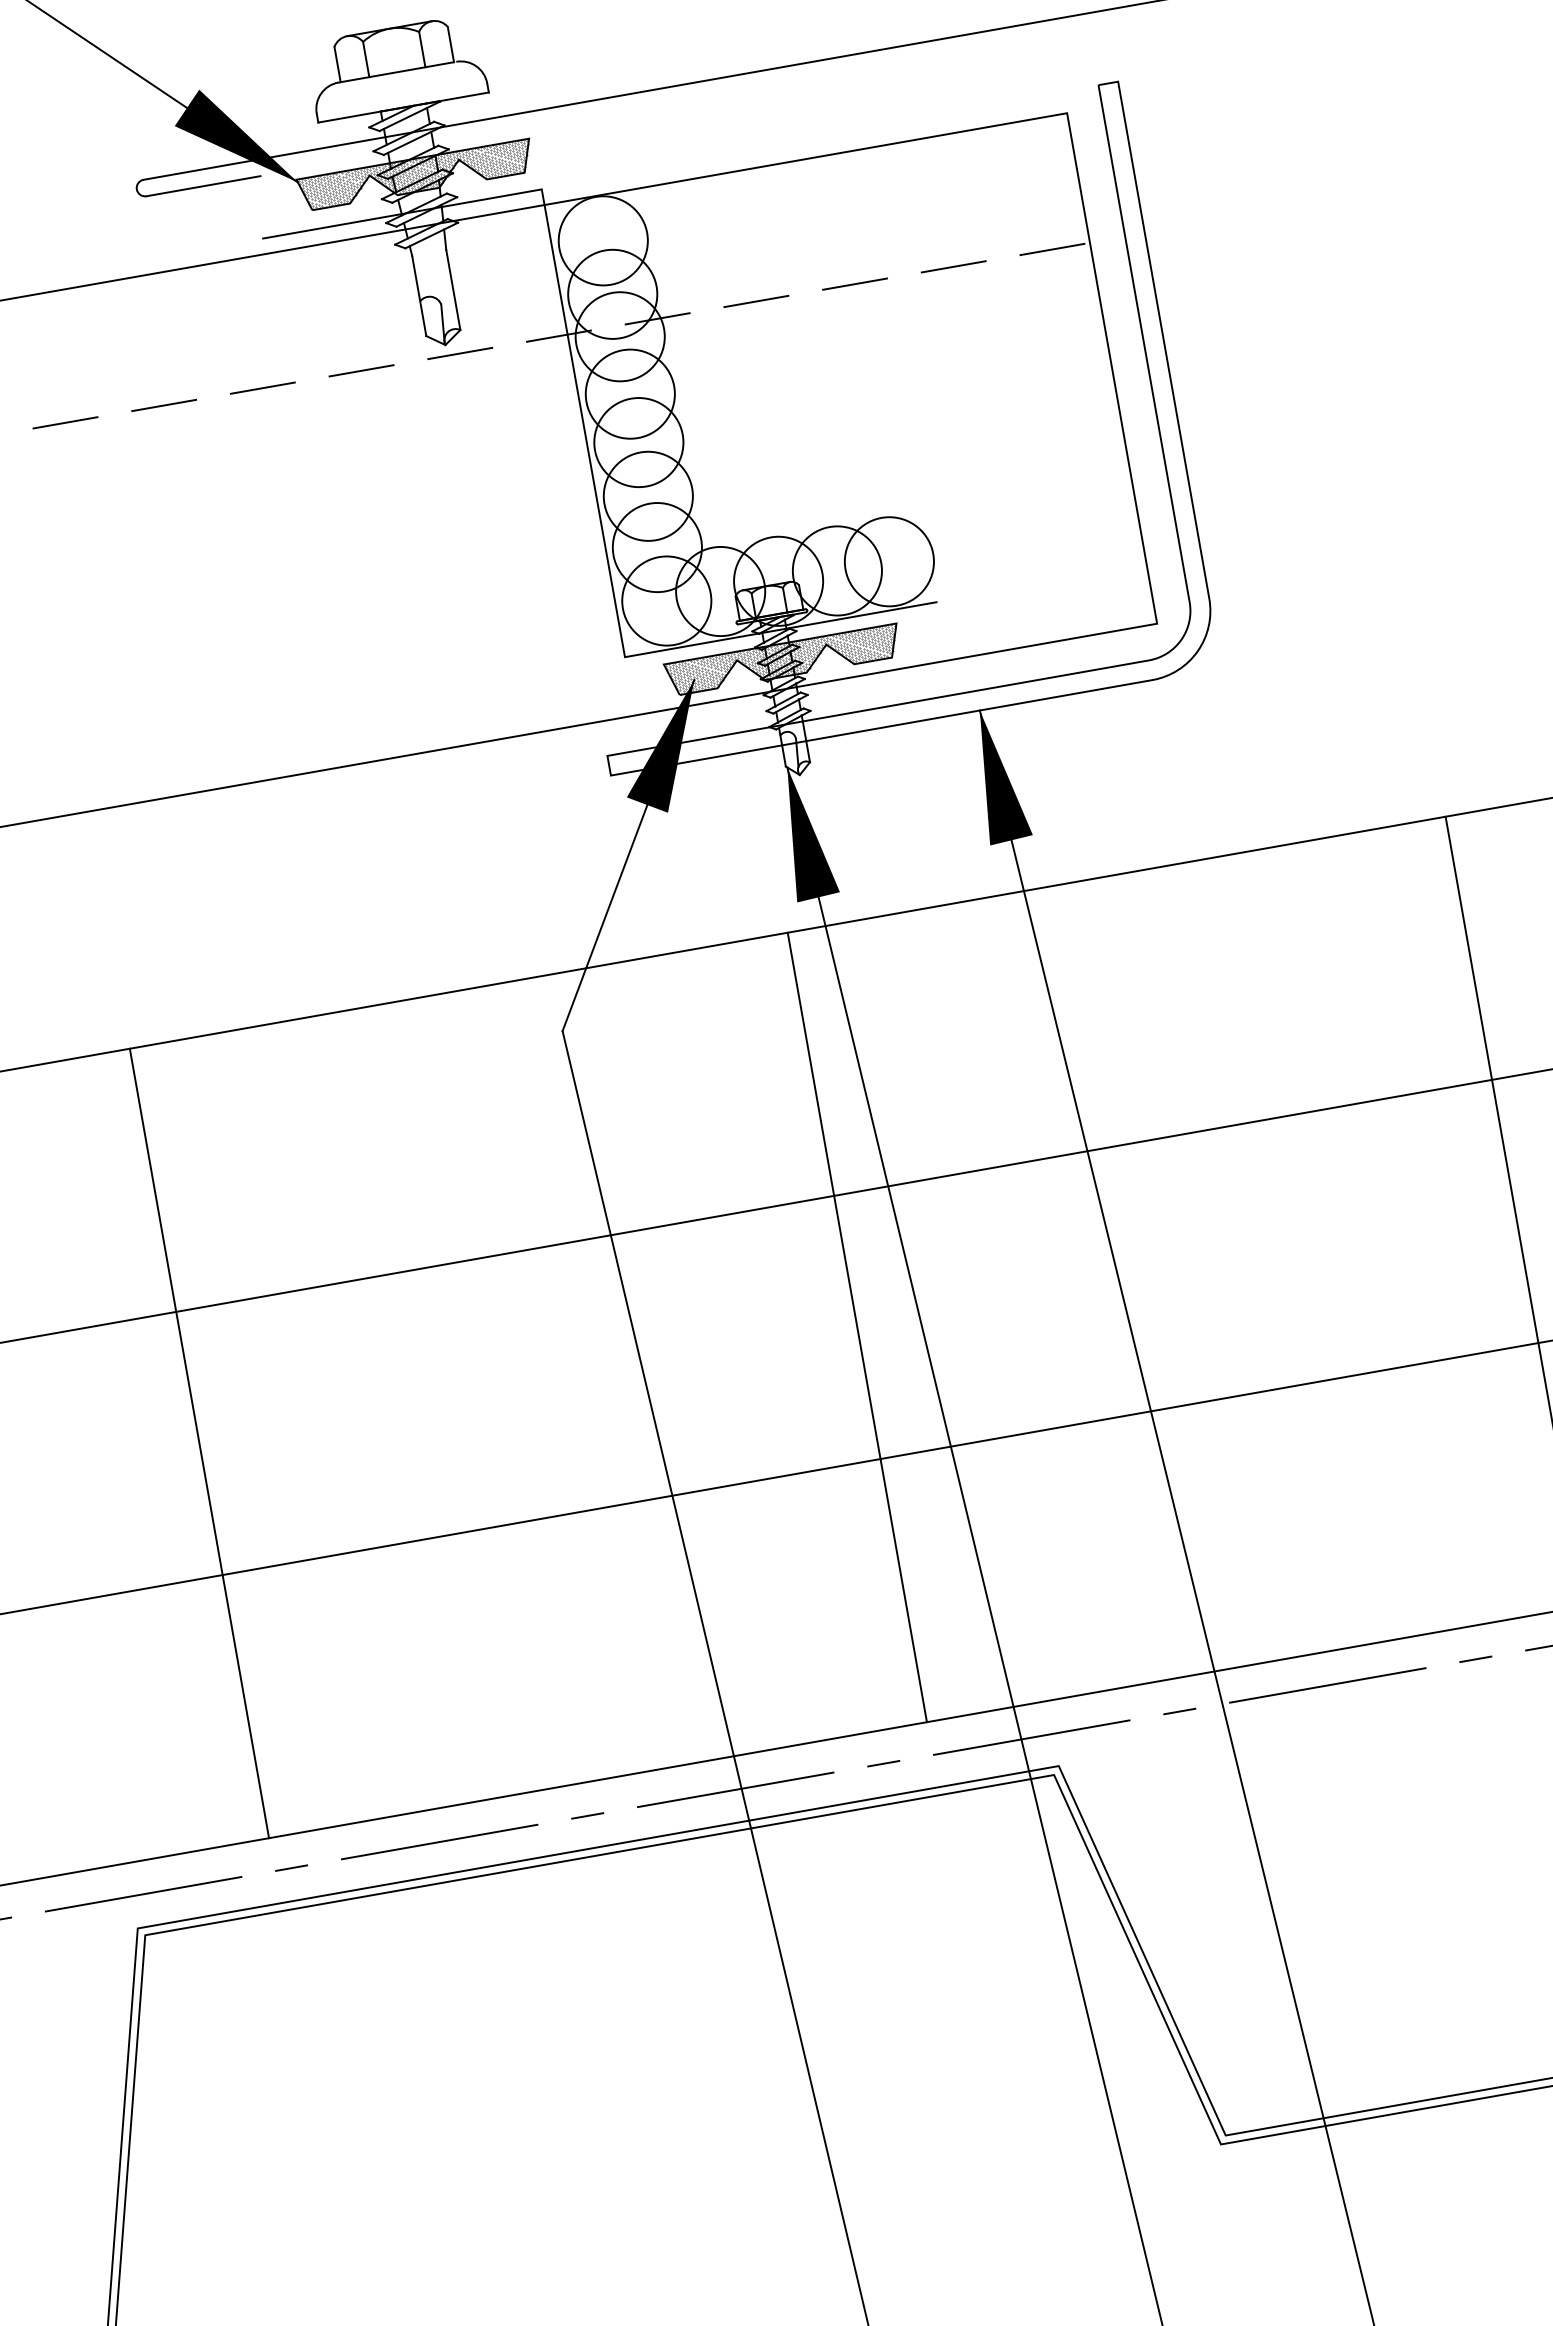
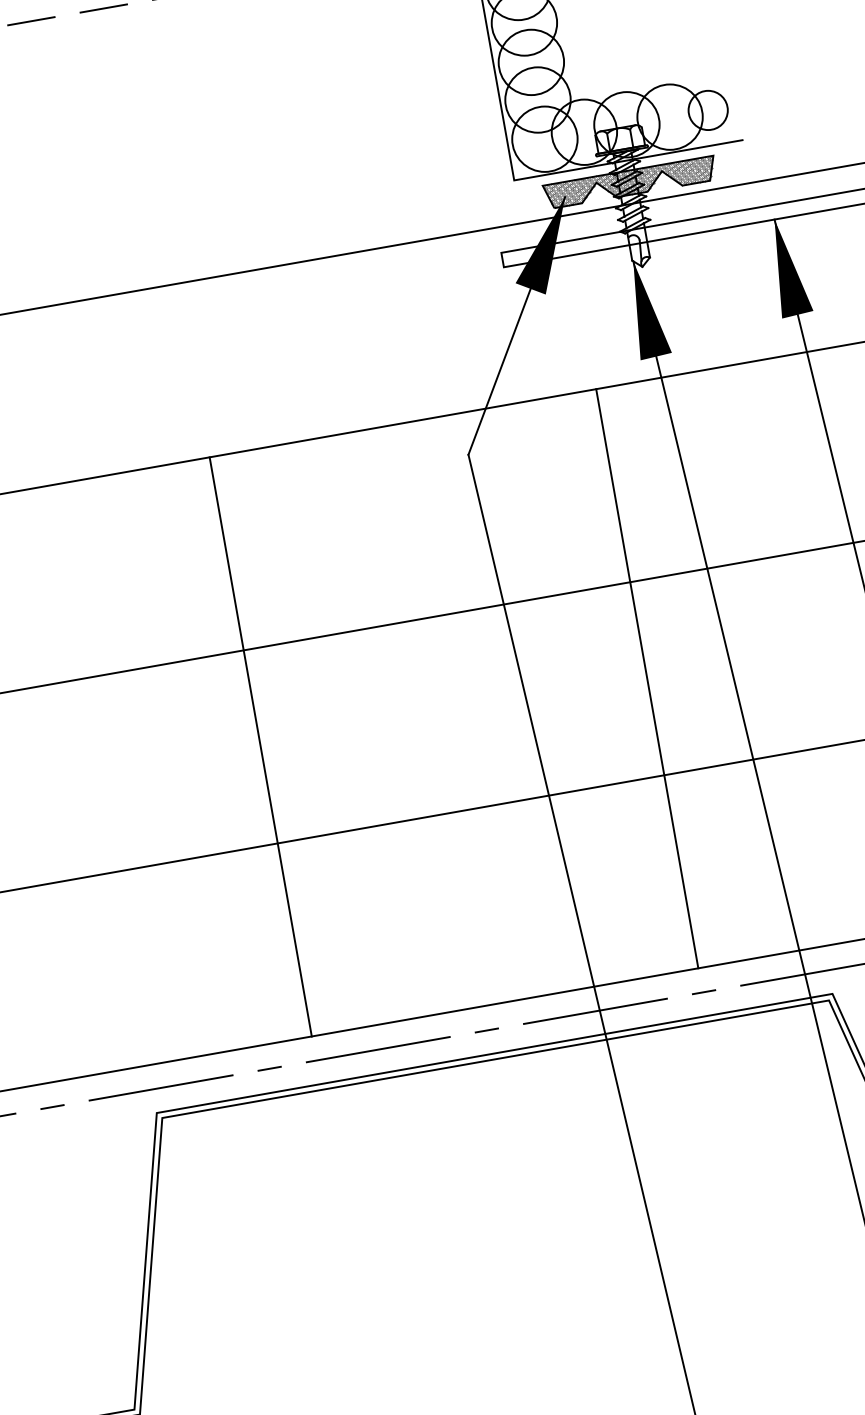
circle: (888, 561) -> (707, 110), size x0.6
line: (856, 1327) -> (646, 678), moved
line: (199, 1443) -> (260, 747), moved

